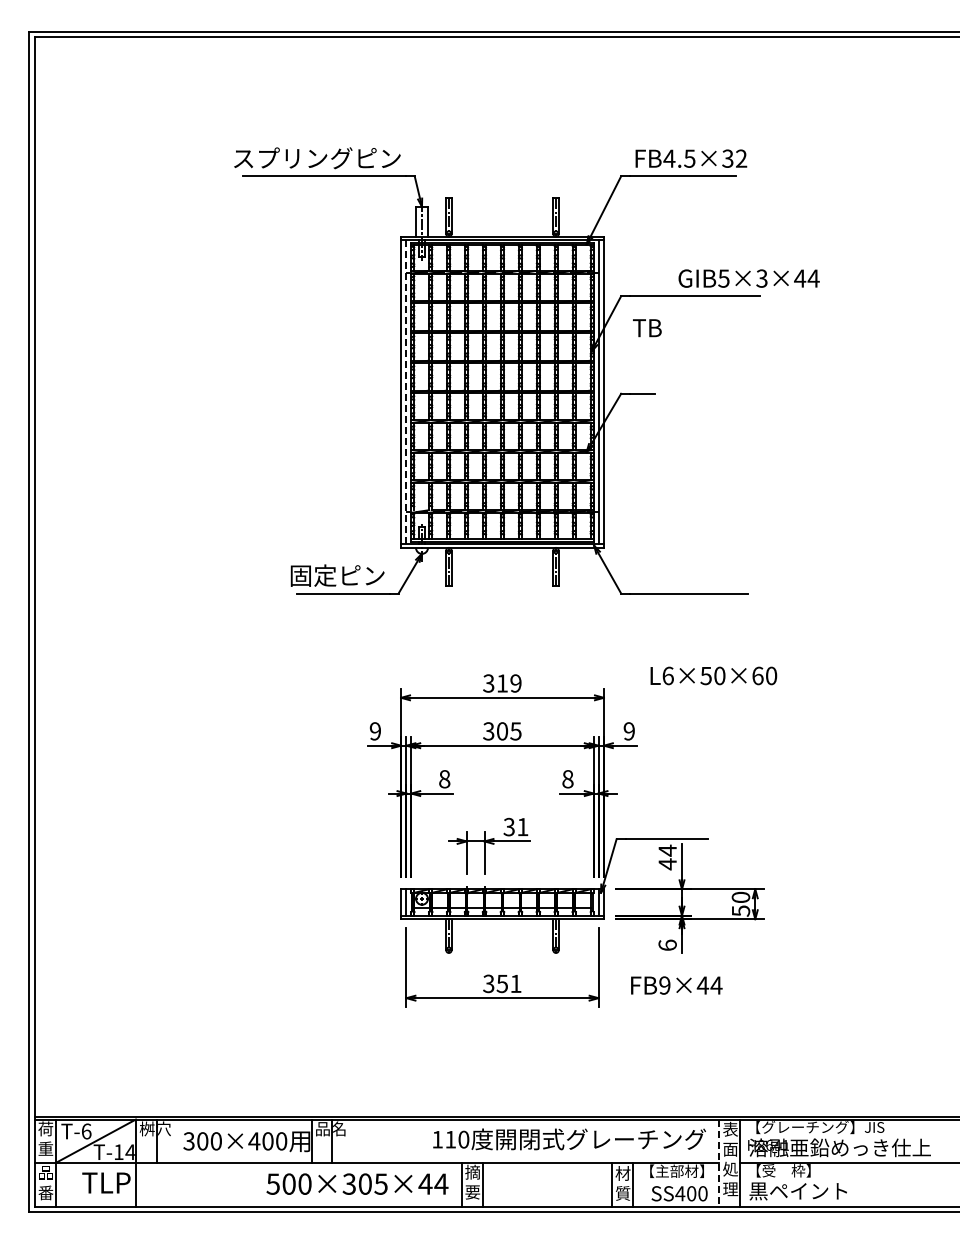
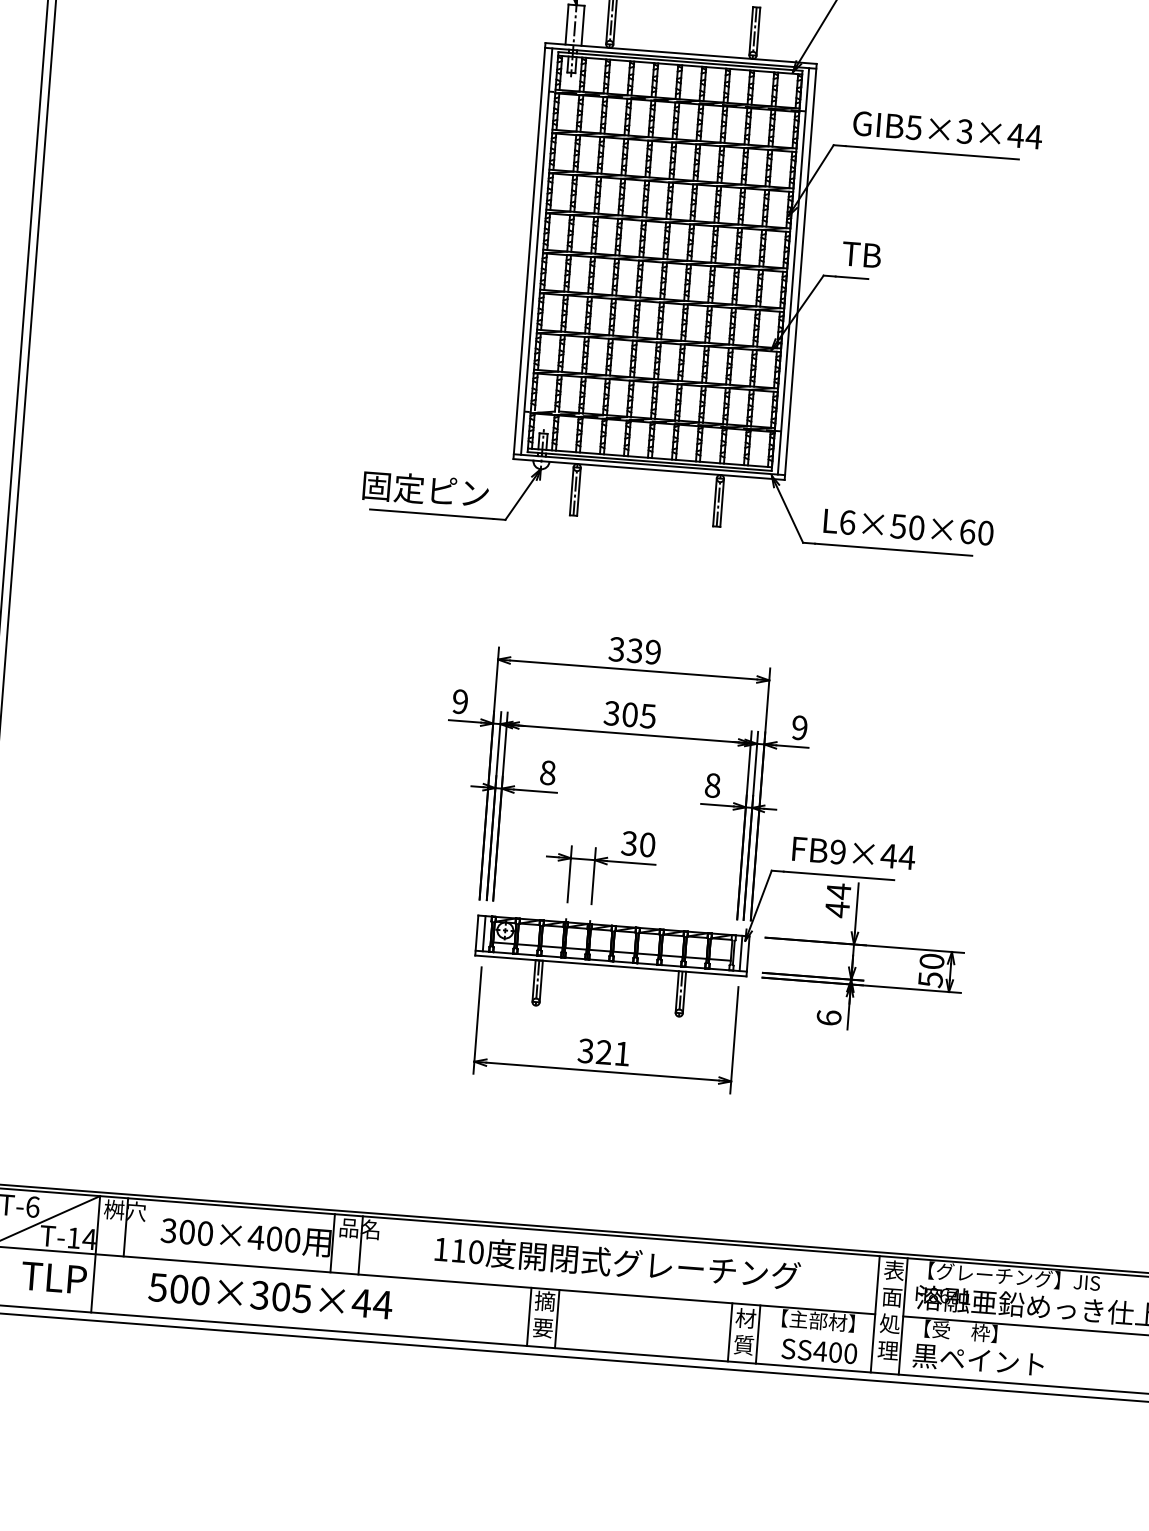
text: (748, 278) -> (946, 130), moved
text: (647, 328) -> (861, 255), moved
line: (406, 392) -> (536, 251), dashed -> solid
text: (713, 675) -> (908, 526), moved
text: (501, 683) -> (633, 650), 319 -> 339
text: (522, 826) -> (647, 844), 31 -> 30
text: (501, 983) -> (602, 1051), 351 -> 321
text: (676, 985) -> (853, 853), moved
text: (569, 1139) -> (617, 1262), moved
line: (718, 1163) -> (874, 1314), dashed -> solid
text: (357, 1183) -> (270, 1295), moved

